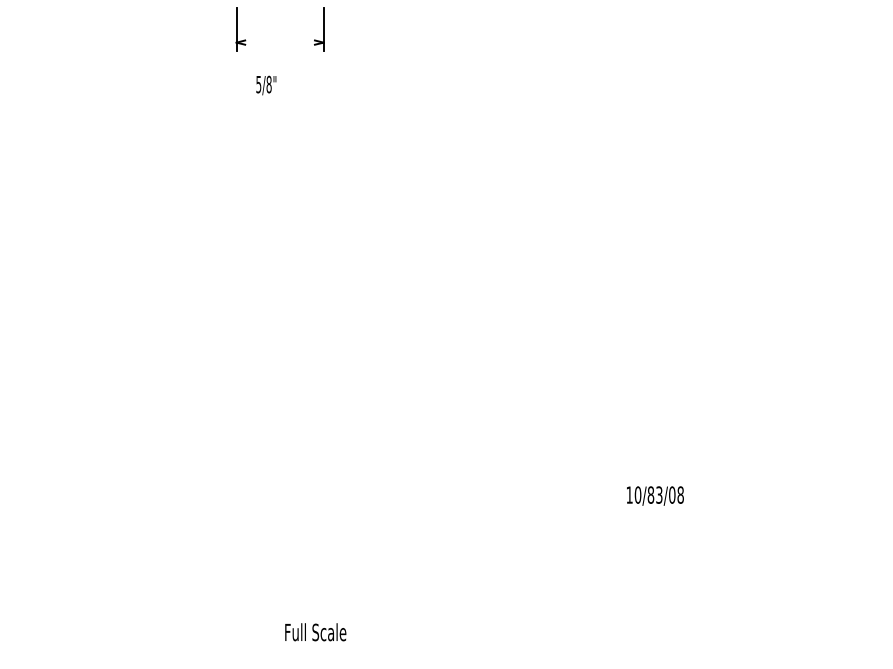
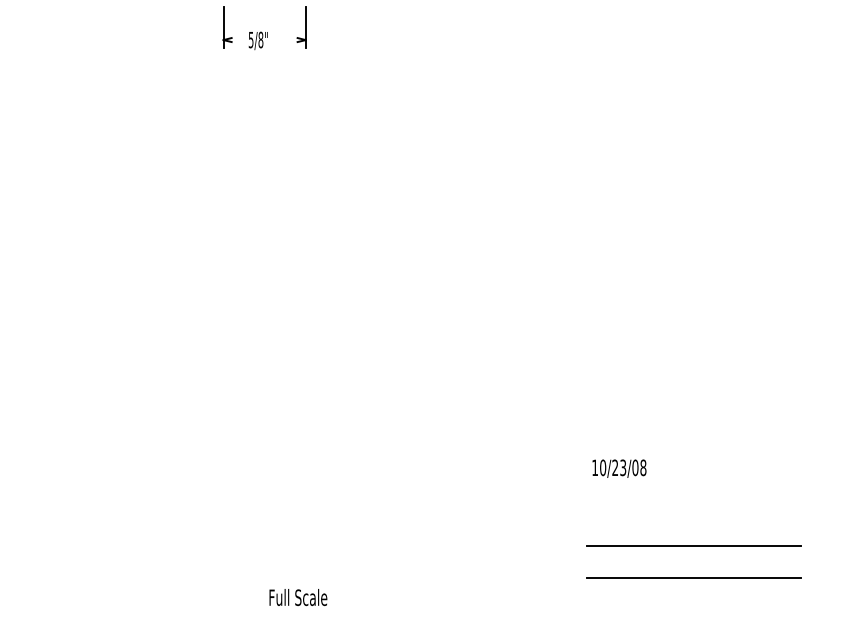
text: (266, 85) -> (258, 40), moved
text: (650, 494) -> (614, 467), 10/83/08 -> 10/23/08
line: (734, 577) -> (694, 545), added
line: (734, 611) -> (694, 577), added

